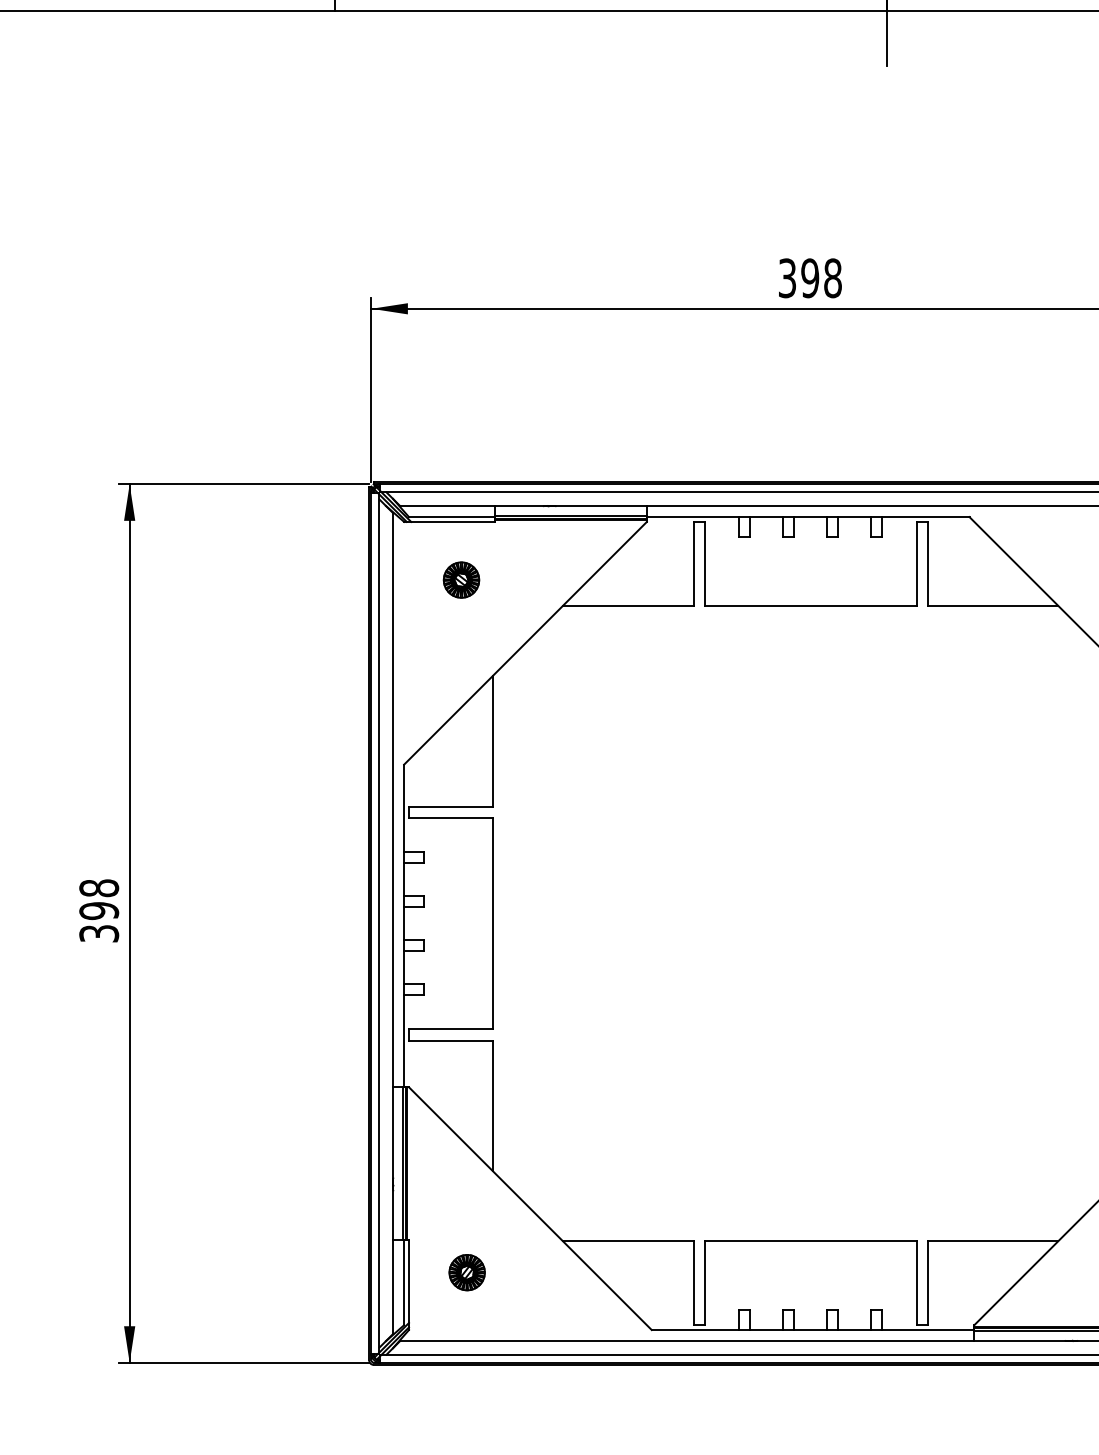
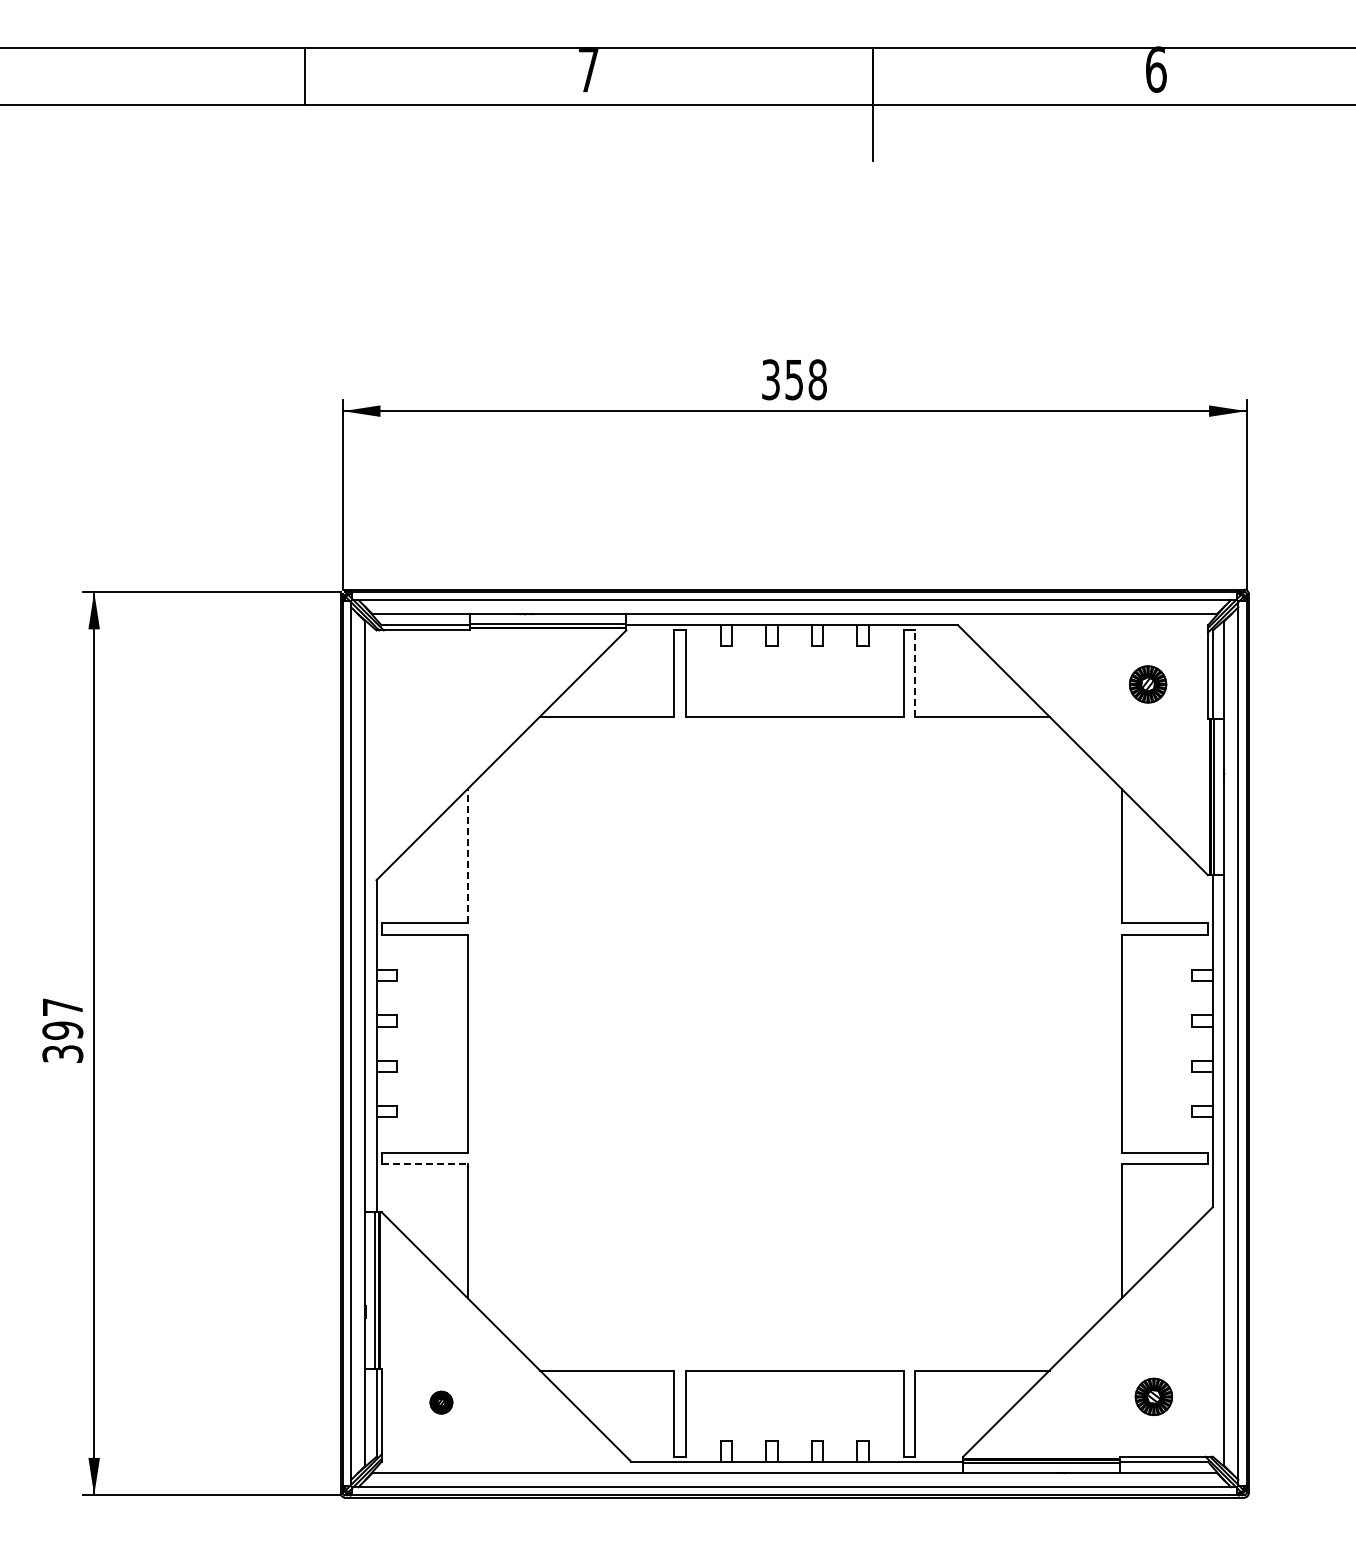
text: (810, 278) -> (794, 379), 398 -> 358
line: (927, 563) -> (915, 673), solid -> dashed
part: (461, 580) -> (435, 690), removed
line: (492, 740) -> (467, 855), solid -> dashed
text: (98, 888) -> (62, 1007), 398 -> 397
line: (451, 1040) -> (425, 1163), solid -> dashed
part: (467, 1272) -> (441, 1402), size x0.6

